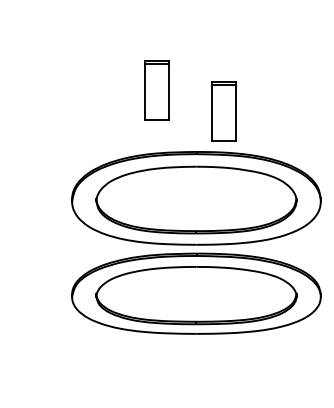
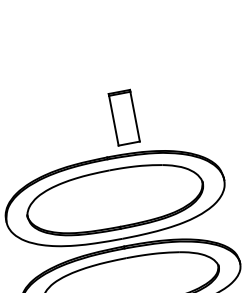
part: (156, 90) -> (61, 110), removed

